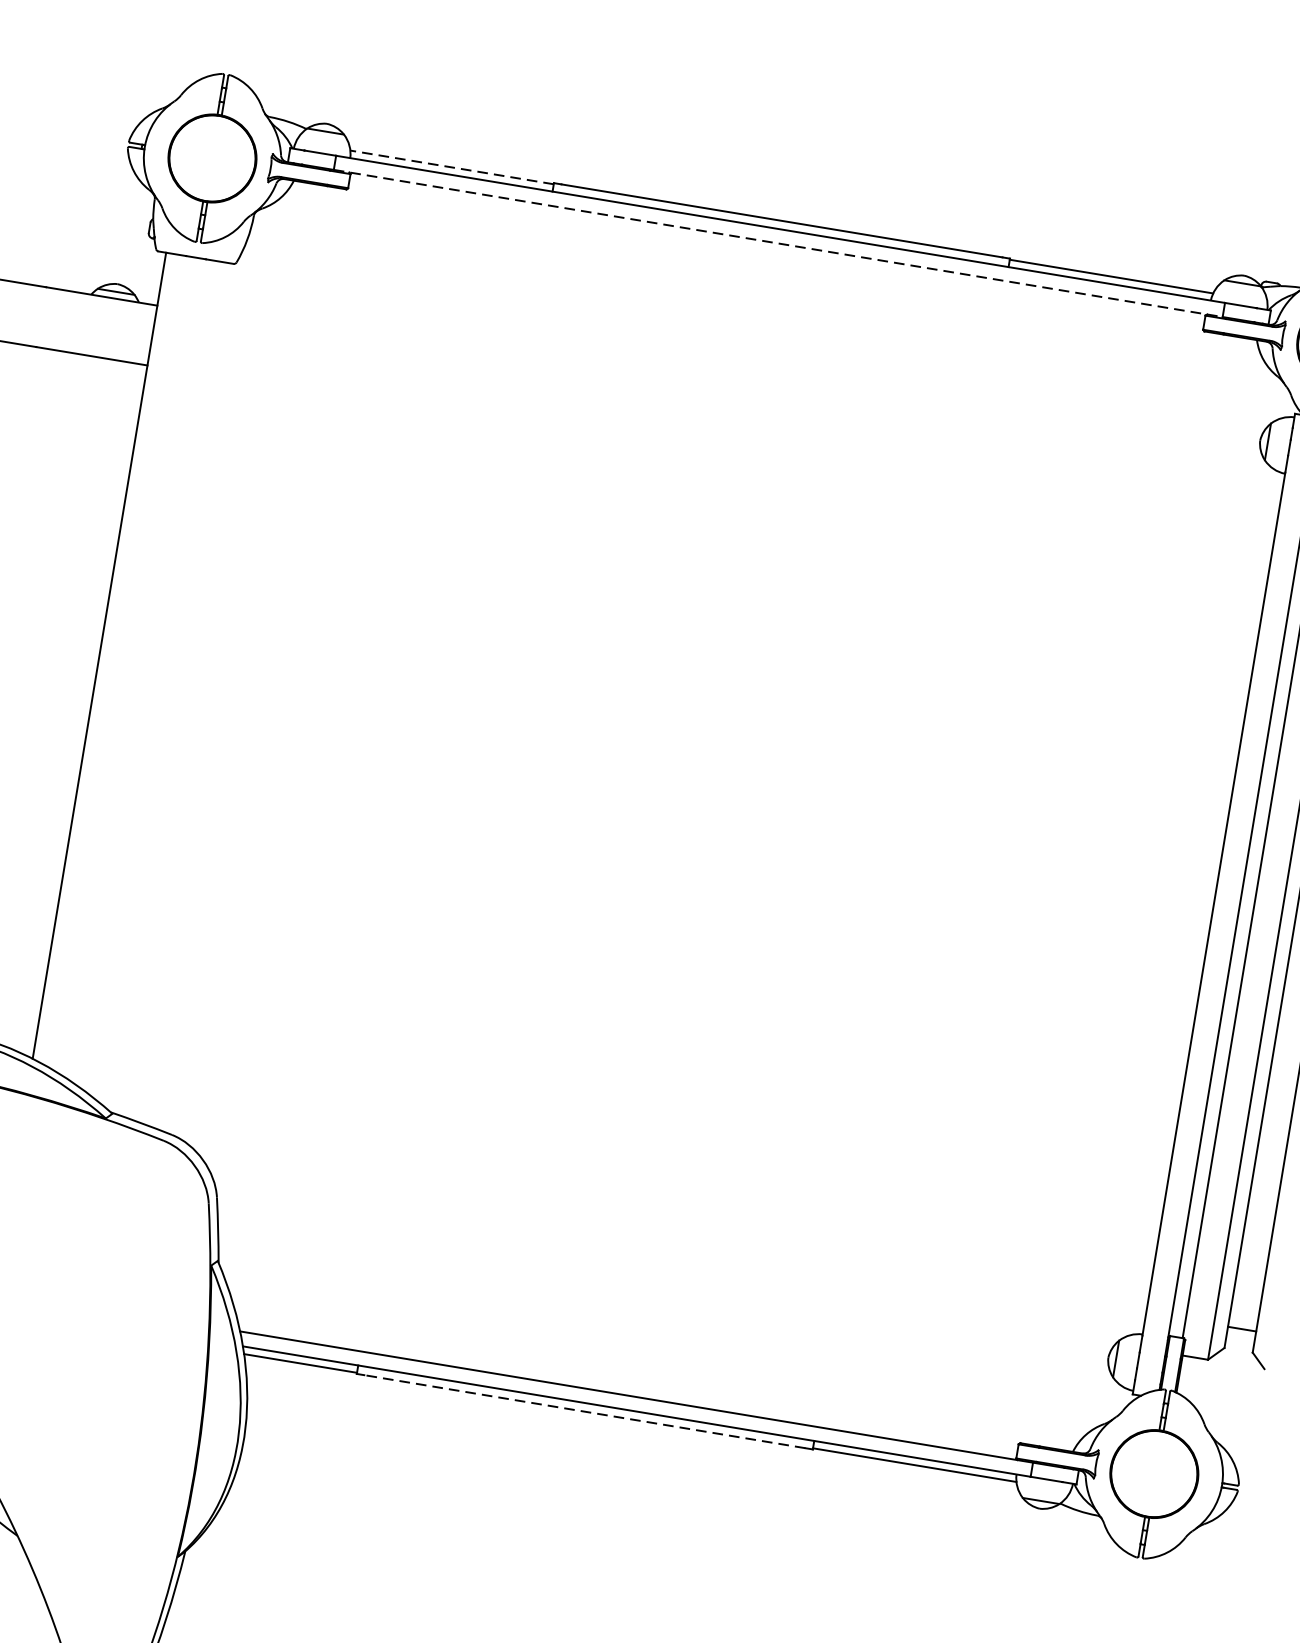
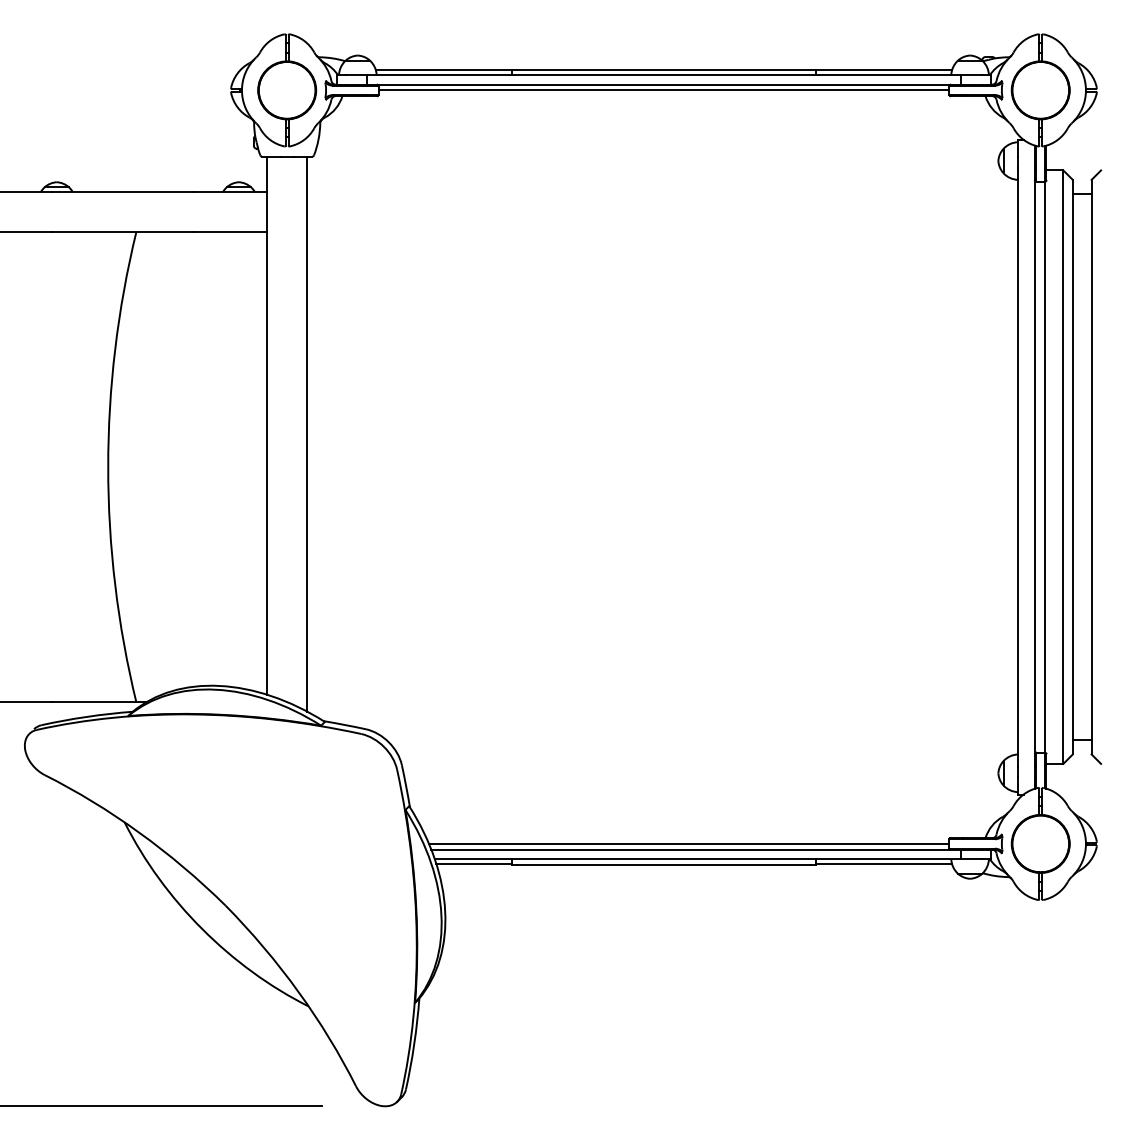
line: (451, 167) -> (443, 70), dashed -> solid
line: (777, 242) -> (663, 84), dashed -> solid
line: (776, 251) -> (663, 90), added
line: (157, 677) -> (307, 433), added
line: (628, 1386) -> (689, 843), added
line: (584, 1411) -> (663, 864), dashed -> solid

